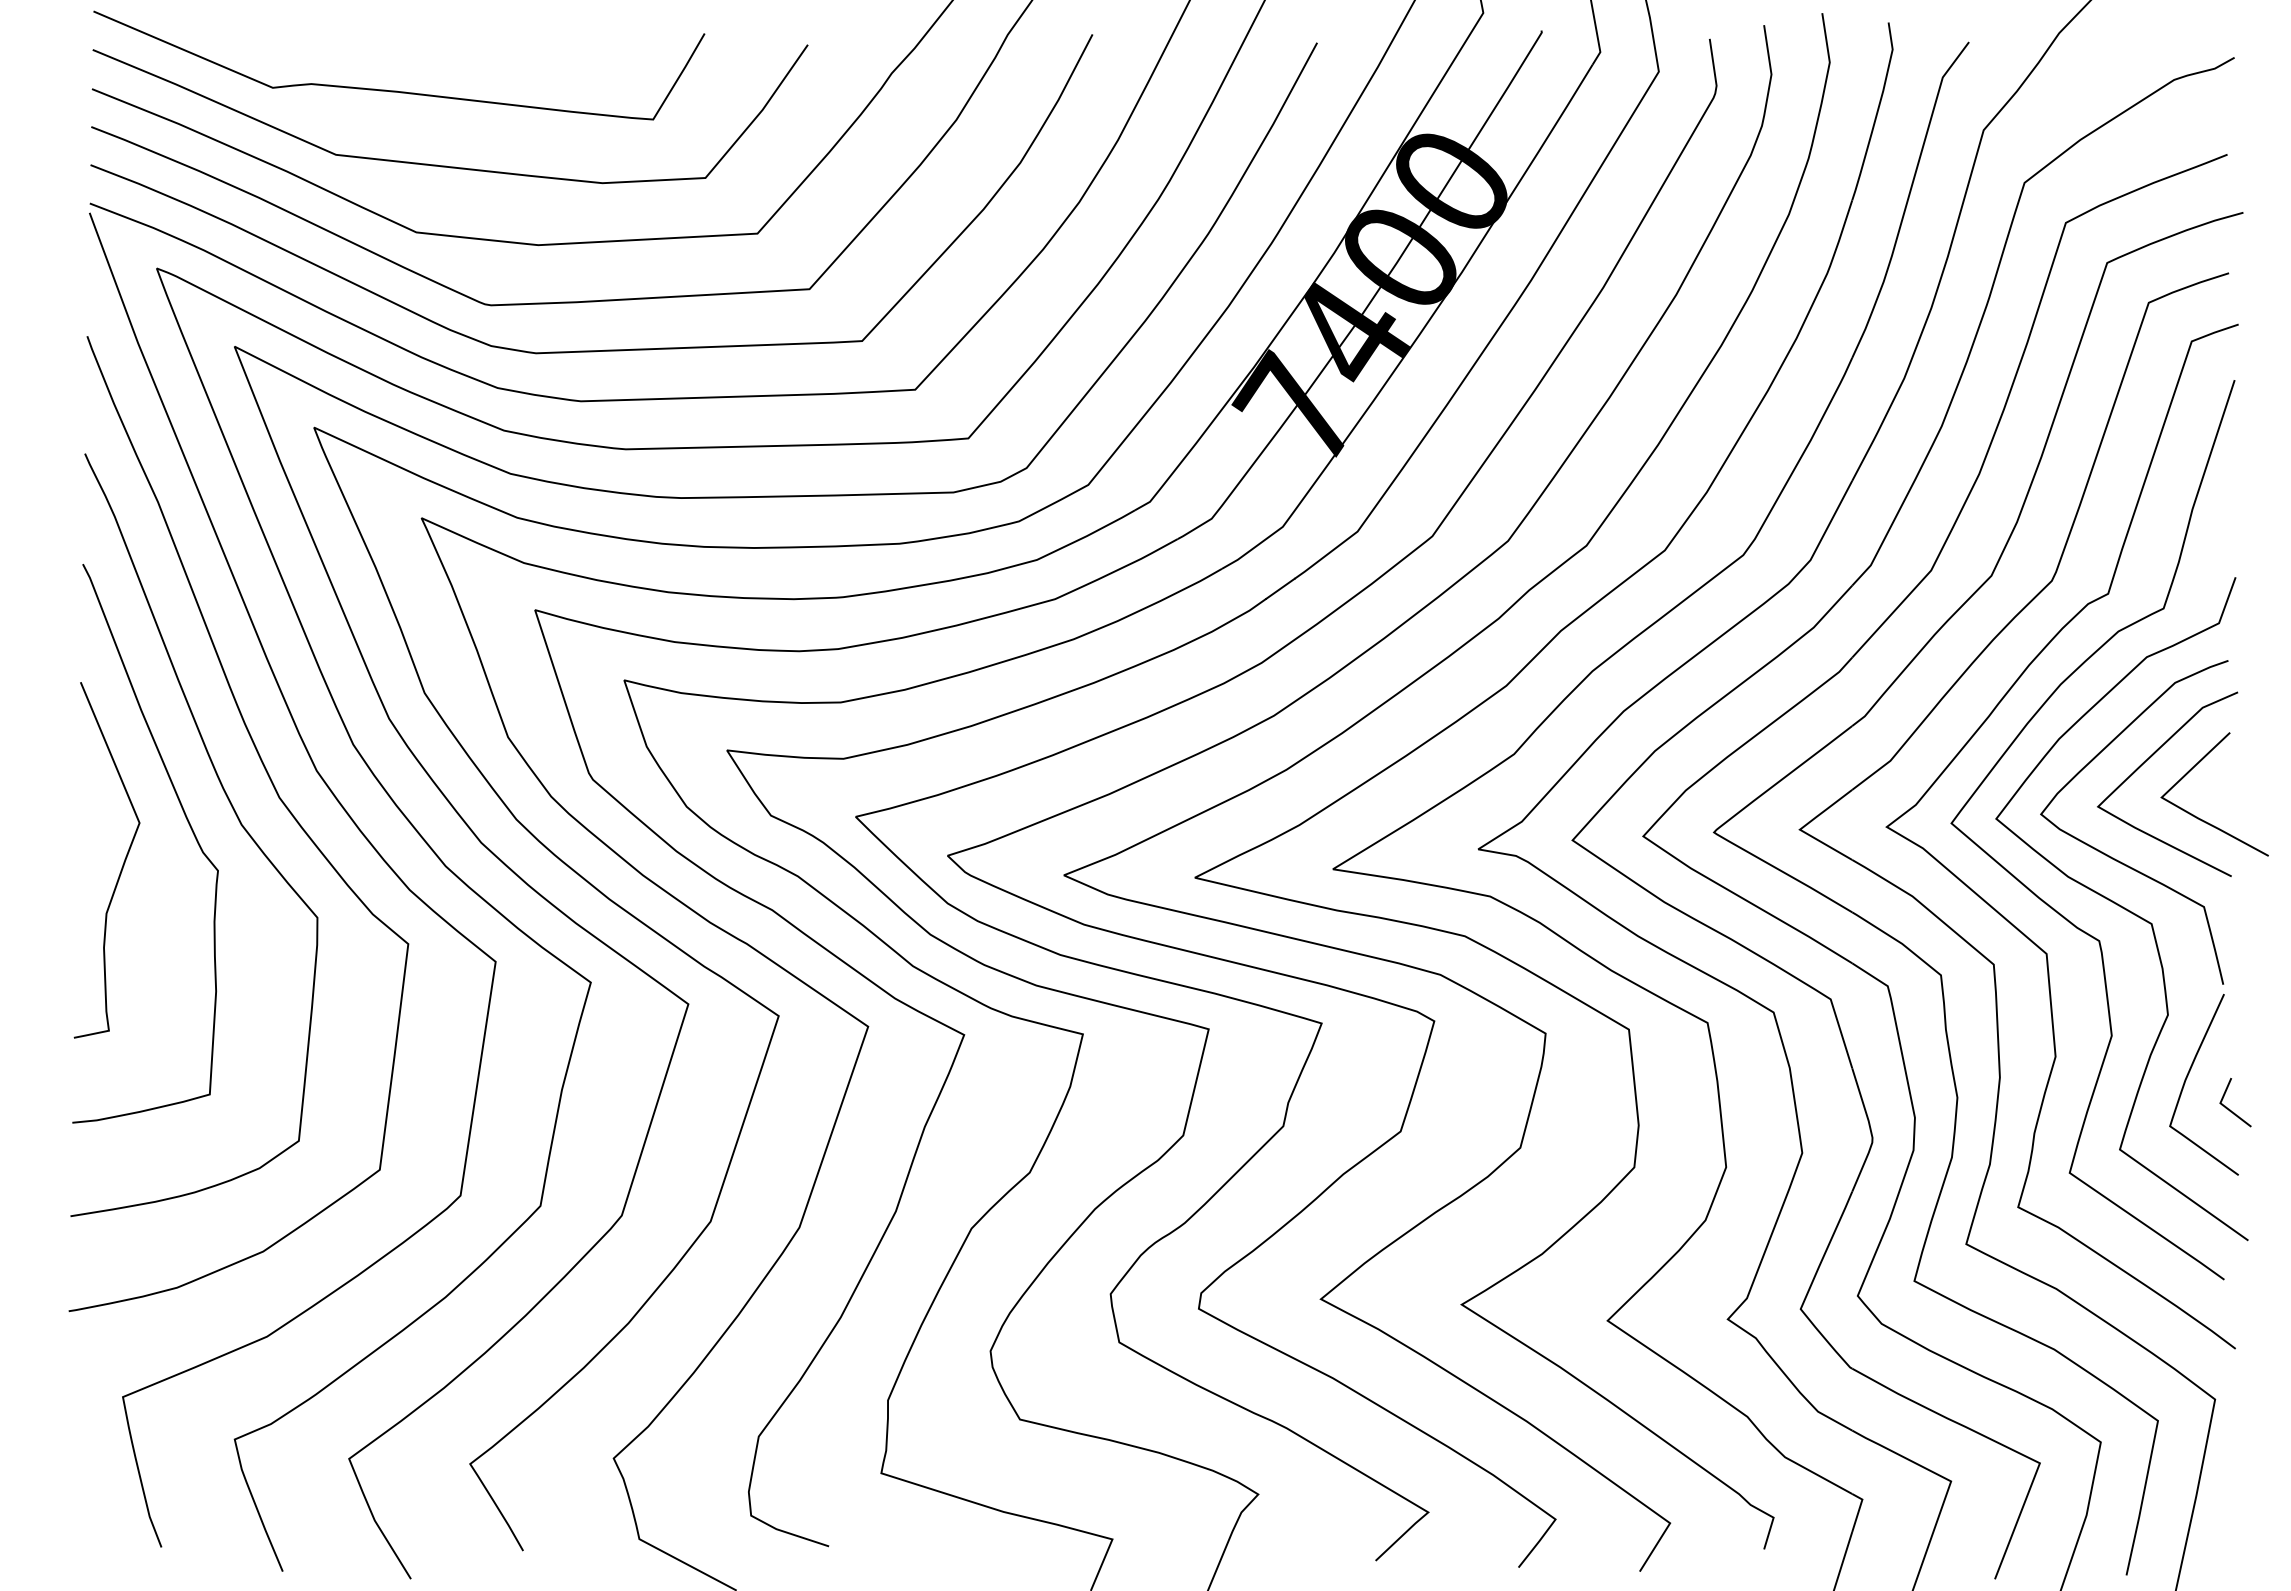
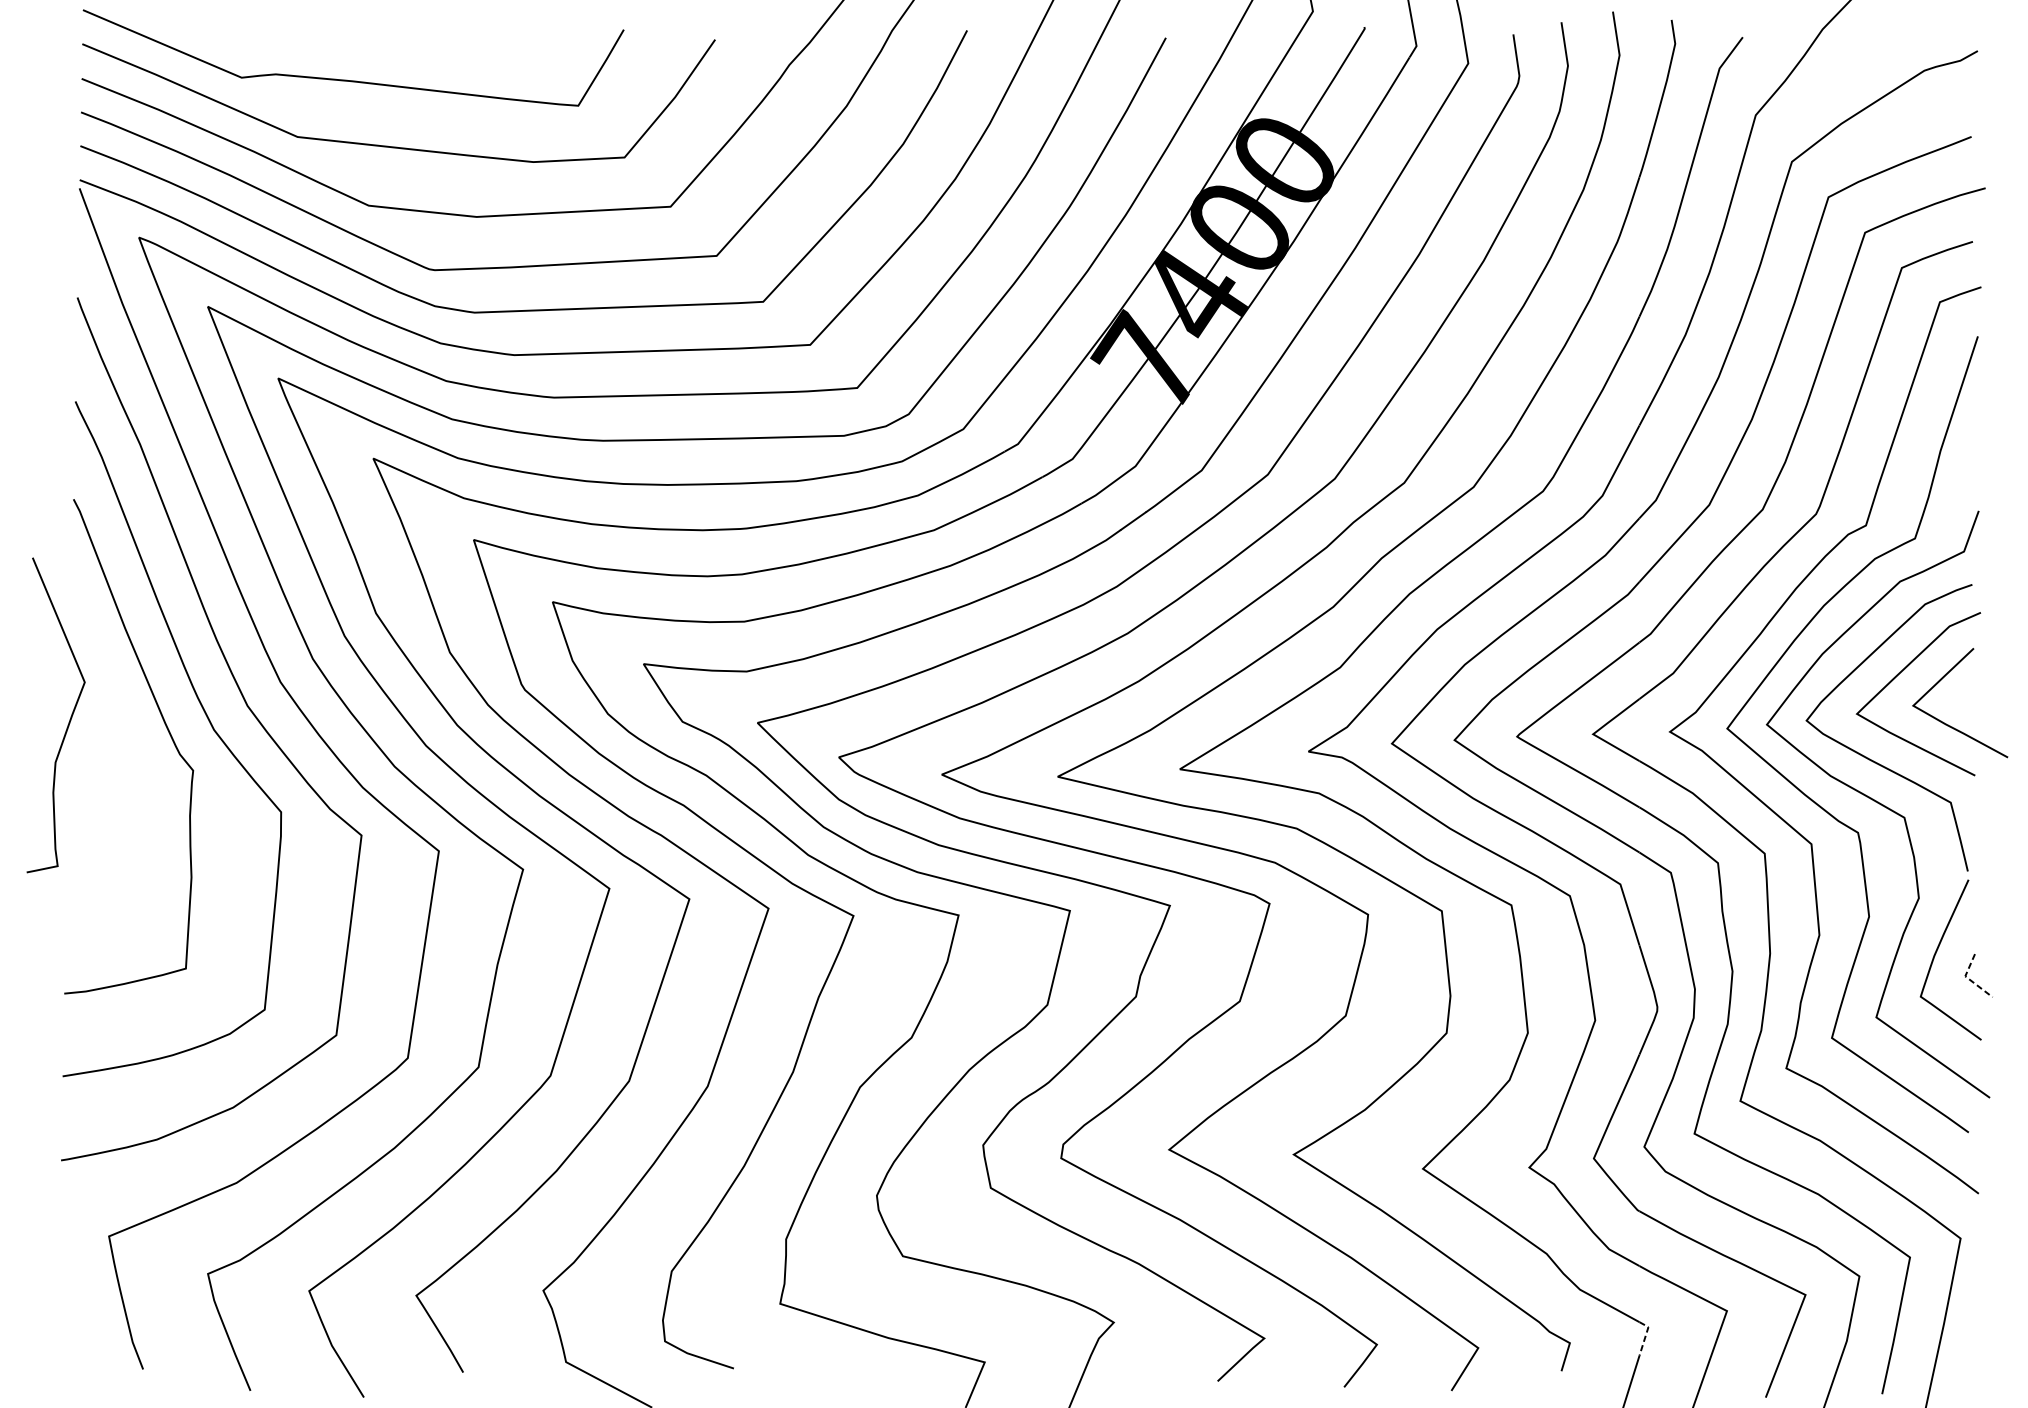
curve: (122, 864) -> (69, 719), moved
line: (2224, 1106) -> (1968, 979), solid -> dashed
line: (1859, 1510) -> (1645, 1336), solid -> dashed

